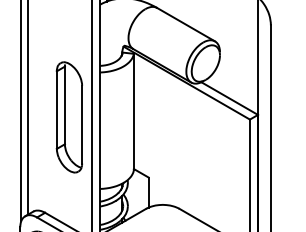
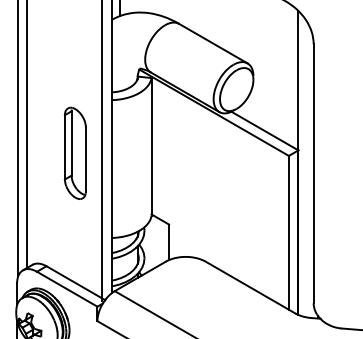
part: (69, 117) -> (75, 153), size x0.7

